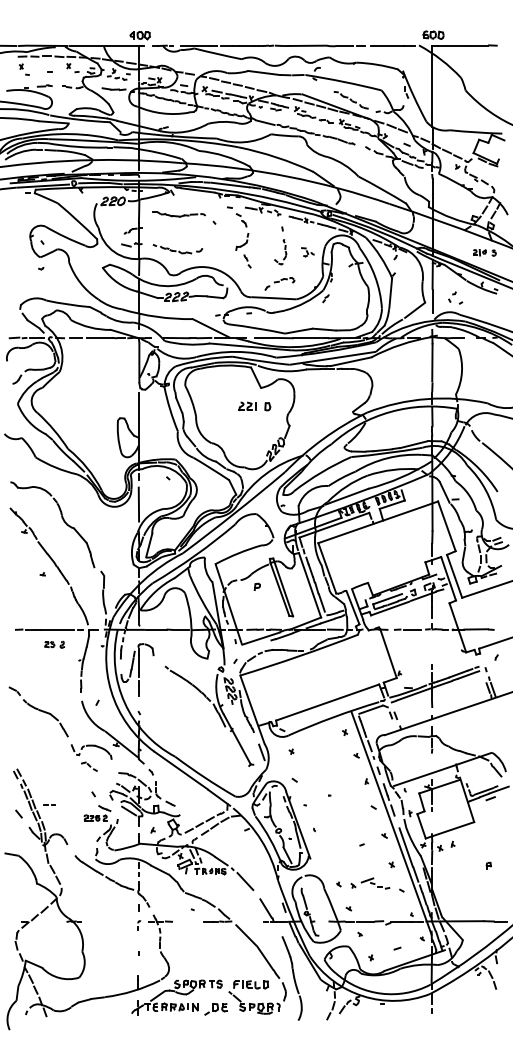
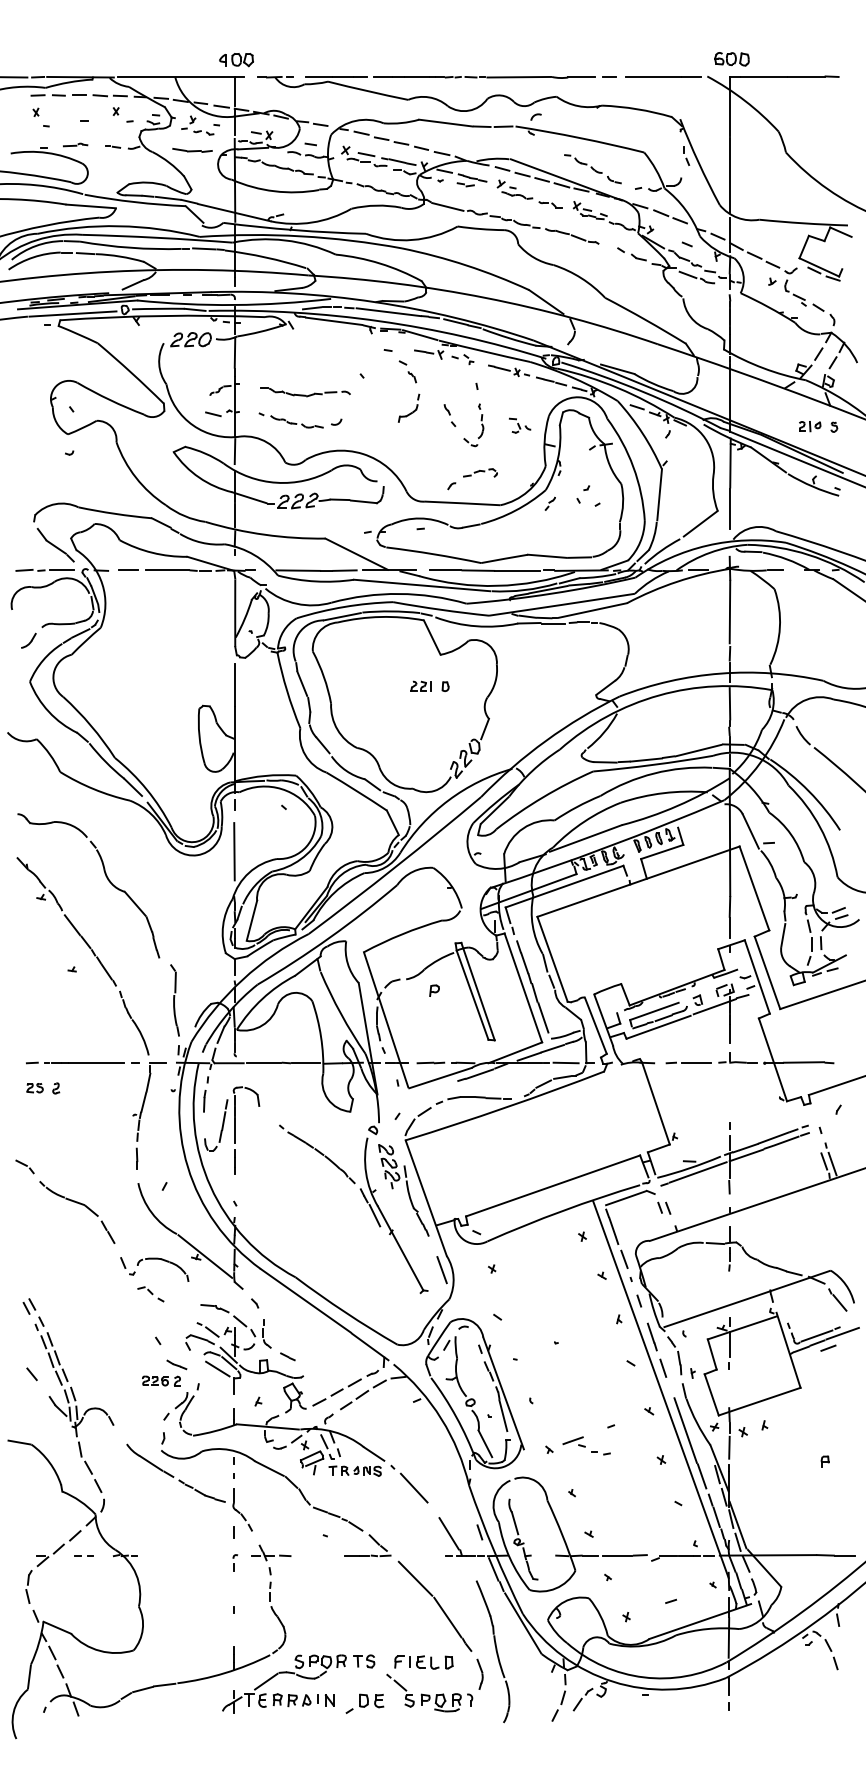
part: (179, 214) -> (306, 392), moved
part: (247, 261) -> (449, 415), moved
part: (455, 297) -> (588, 495), moved
part: (254, 406) -> (429, 686), size x0.71
part: (54, 644) -> (43, 1087), moved
line: (48, 804) -> (81, 1555), moved
part: (370, 883) -> (578, 1445), moved

